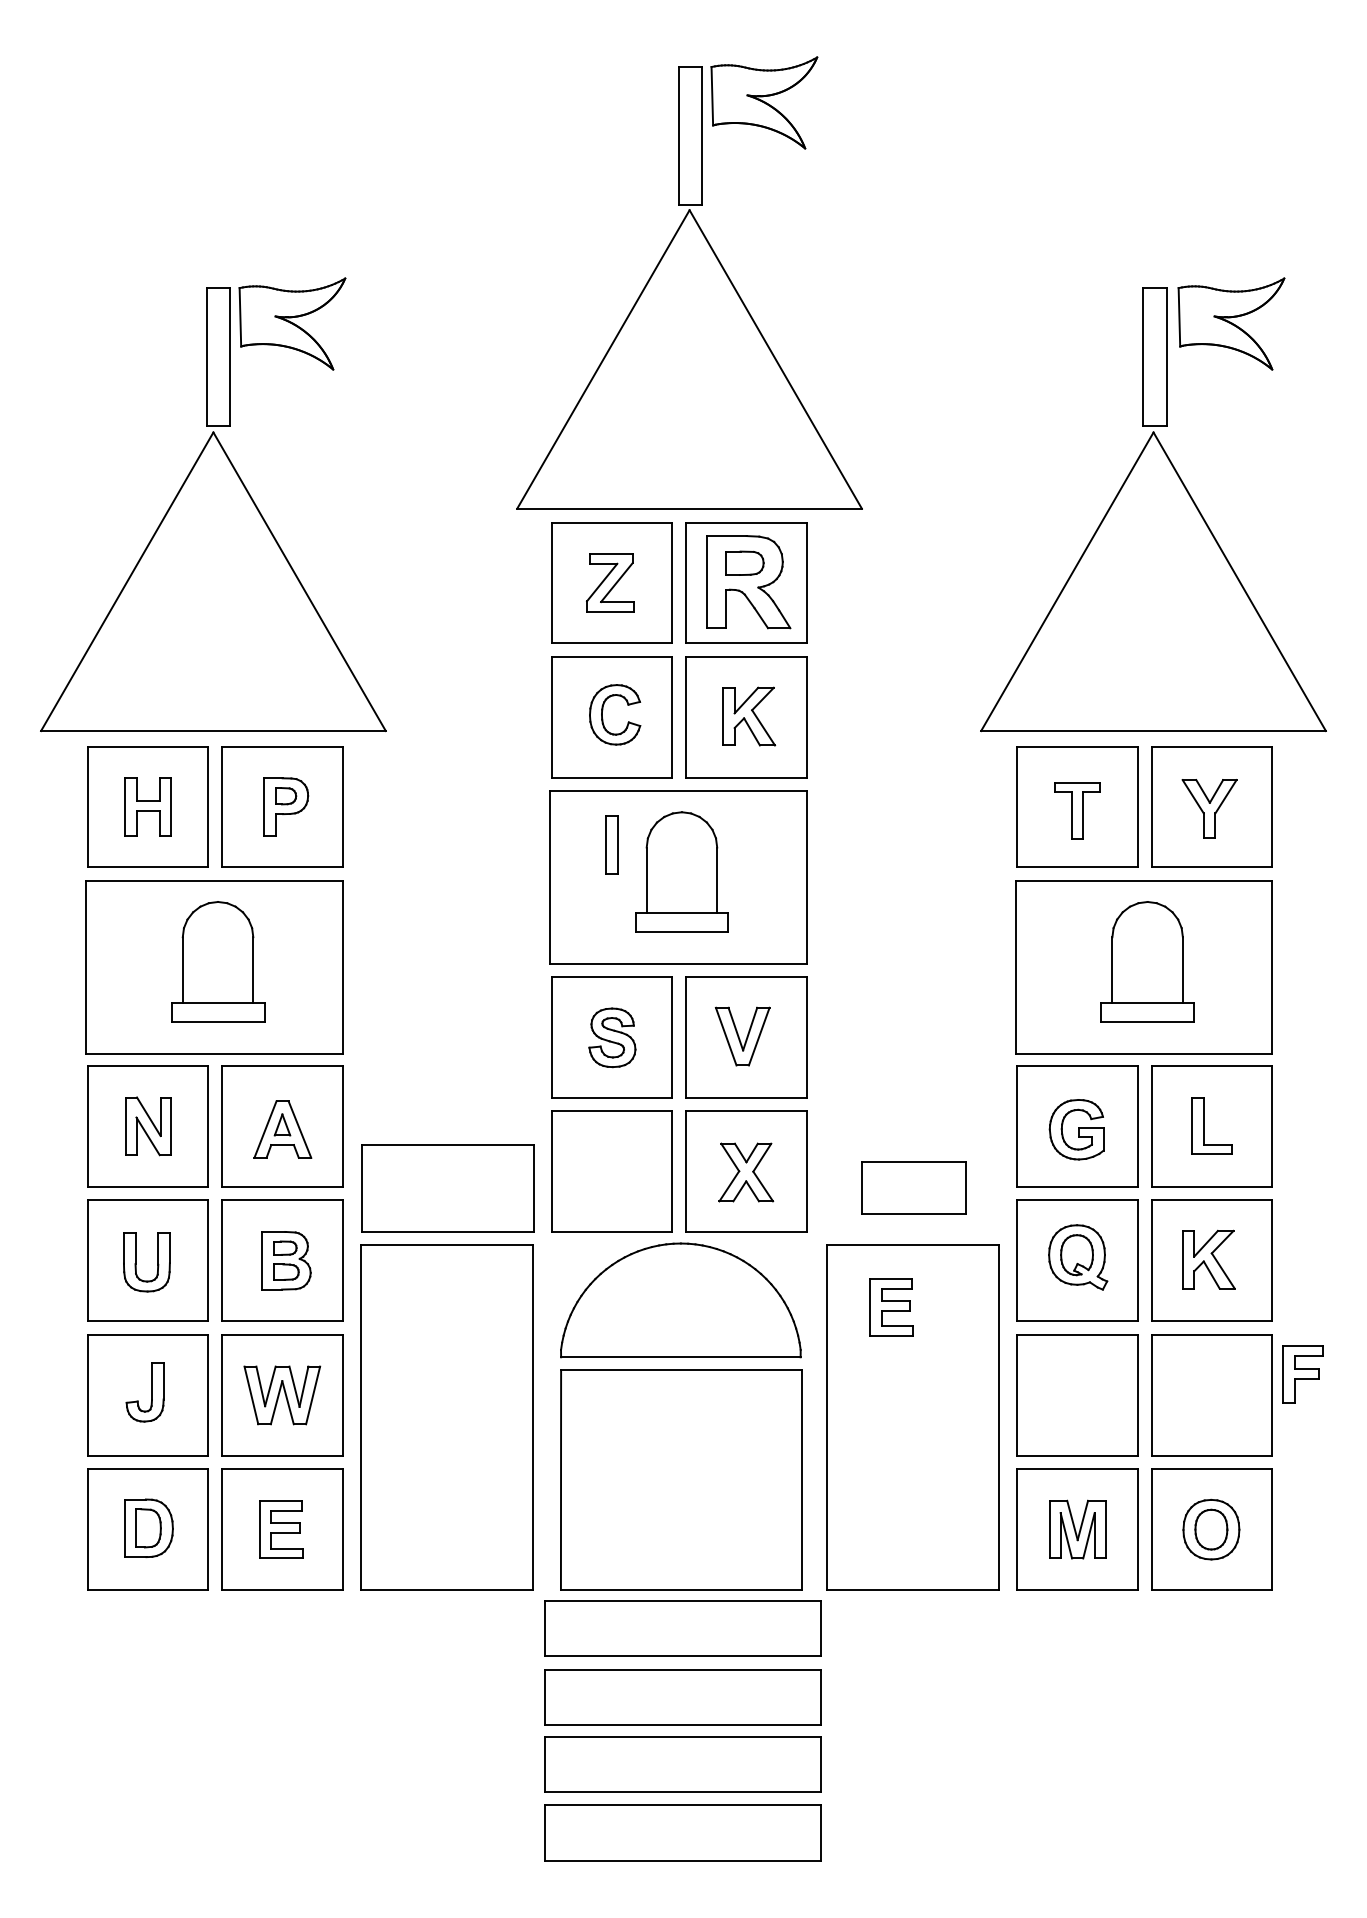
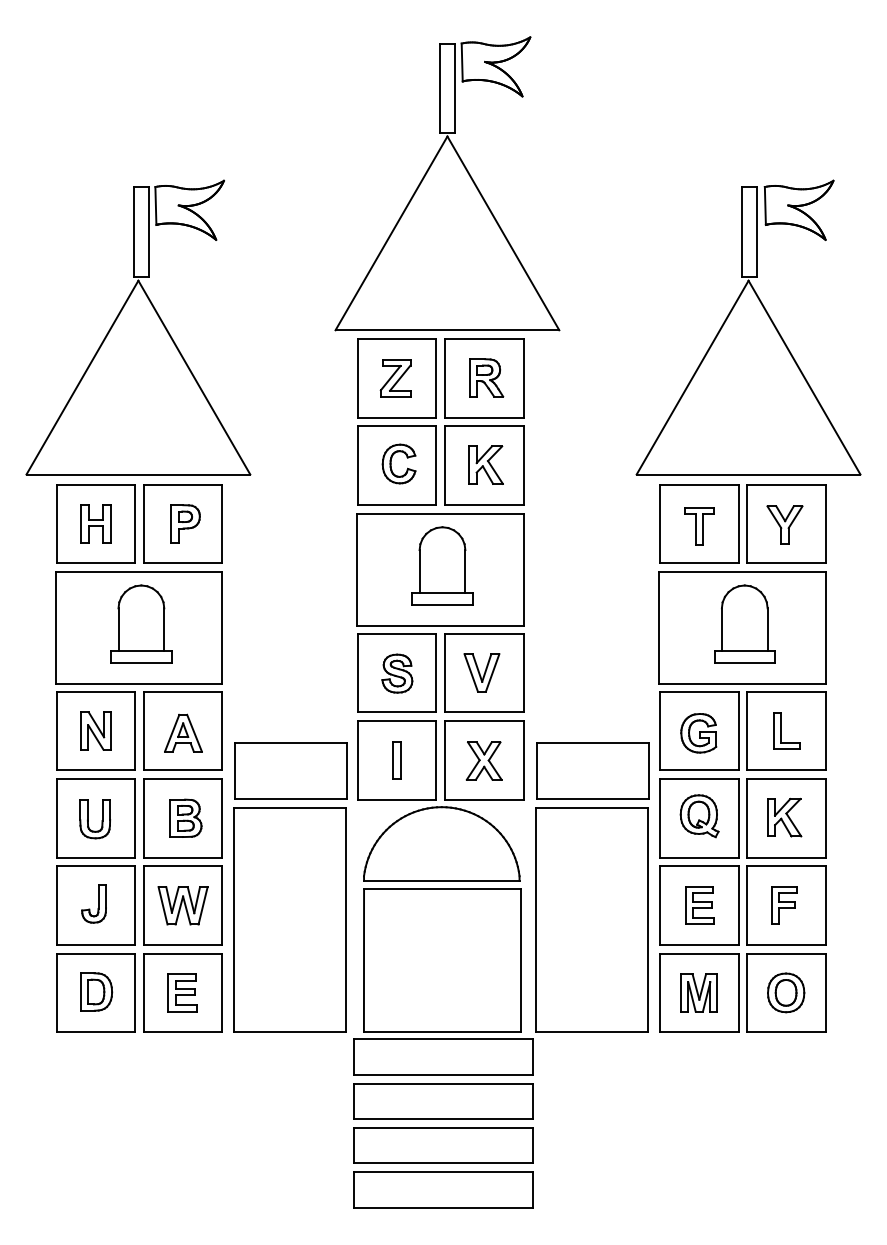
part: (749, 581) -> (486, 377), size x0.62
part: (611, 844) -> (396, 760), moved
part: (913, 1187) -> (592, 770), size x1.67
part: (891, 1307) -> (699, 905), moved
part: (1302, 1374) -> (784, 905), moved

